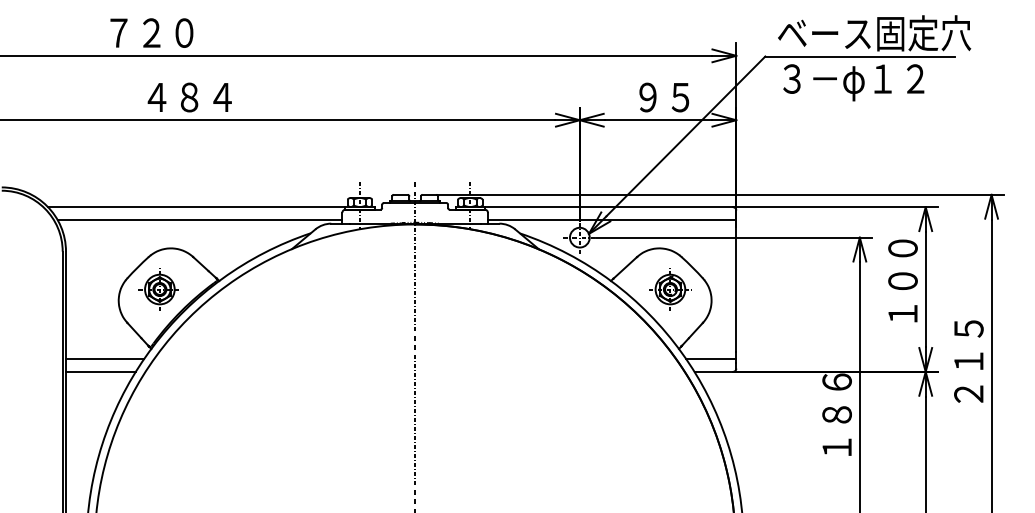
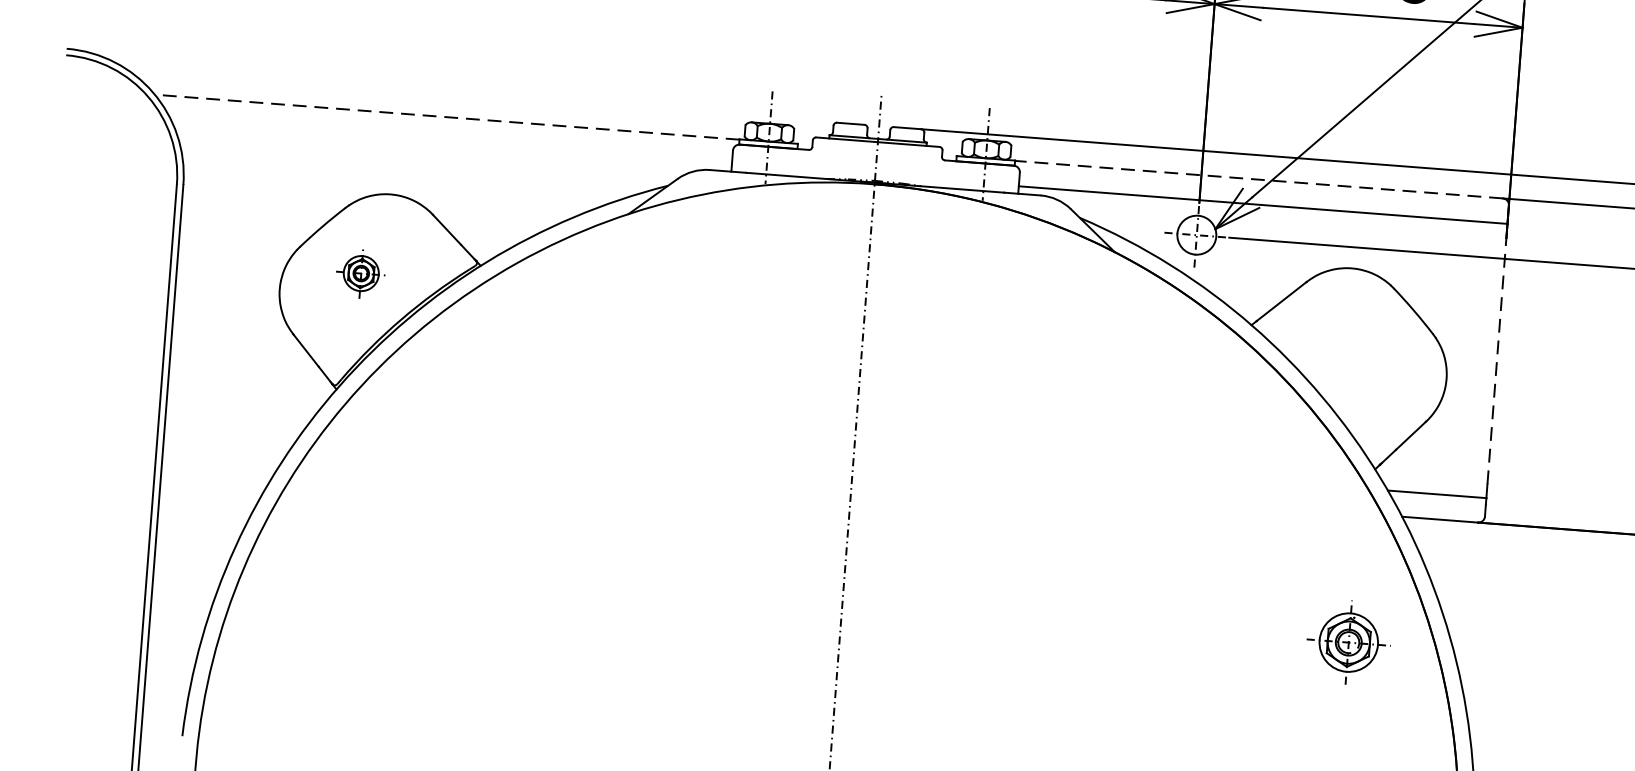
line: (196, 207) -> (446, 117), solid -> dashed
line: (609, 207) -> (1259, 180), solid -> dashed
line: (199, 219) -> (450, 141), removed
part: (158, 289) -> (359, 273), size x0.6
part: (670, 289) -> (1348, 642), moved
line: (736, 289) -> (1497, 360), solid -> dashed
line: (105, 359) -> (244, 403), removed
line: (100, 371) -> (233, 426), removed

